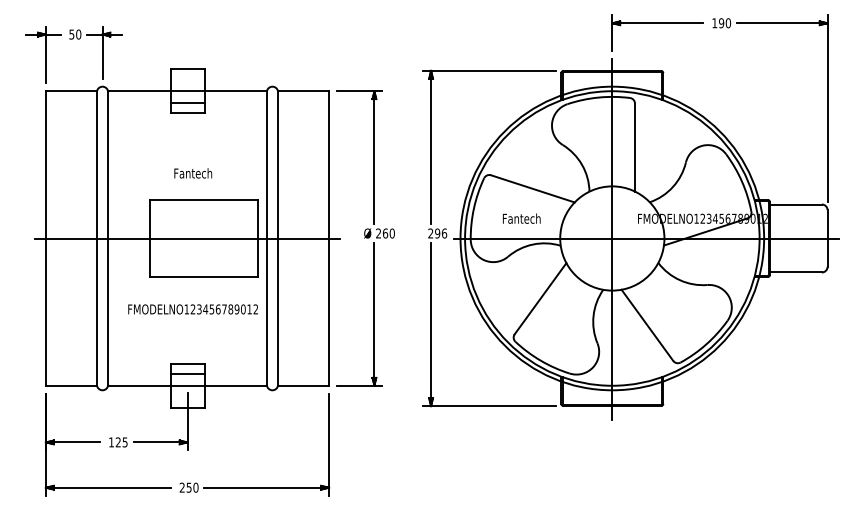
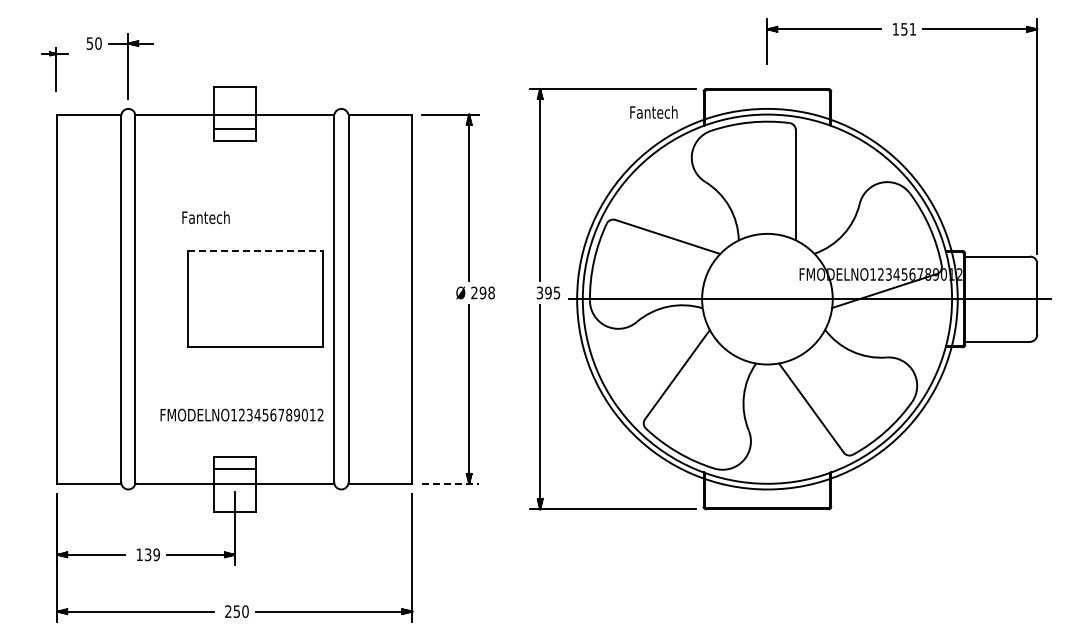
text: (724, 23) -> (908, 29), 190 -> 151
part: (43, 55) -> (54, 69), size x0.6
text: (192, 173) -> (205, 217), moved
line: (203, 199) -> (255, 250), solid -> dashed
text: (521, 218) -> (653, 111), moved
text: (388, 233) -> (486, 292), 260 -> 298
text: (437, 233) -> (548, 292), 296 -> 395
line: (187, 238) -> (234, 299), removed
line: (612, 239) -> (767, 300), removed
text: (192, 308) -> (241, 414), moved
line: (360, 385) -> (451, 483), solid -> dashed
text: (121, 442) -> (152, 554), 125 -> 139

